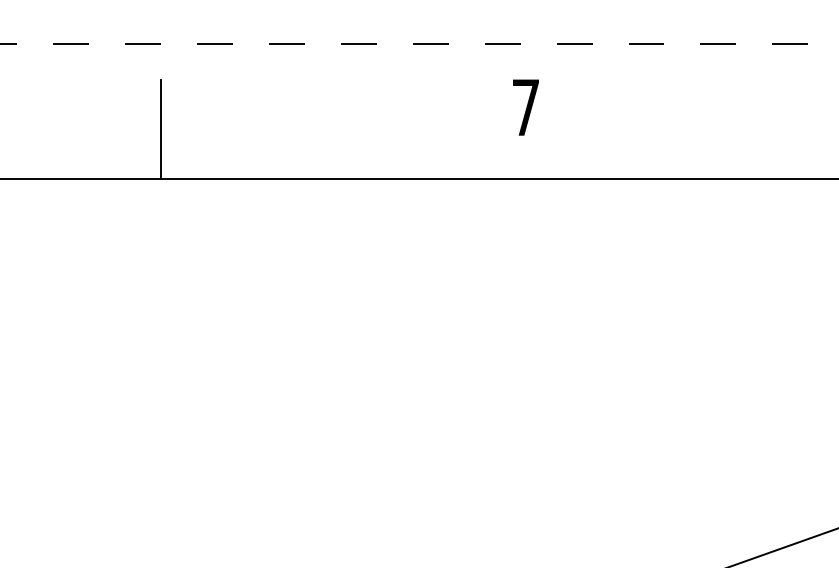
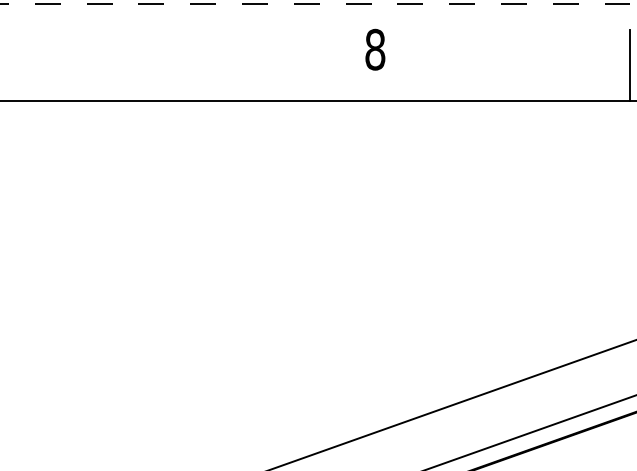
text: (526, 107) -> (375, 49), 7 -> 8
line: (161, 129) -> (112, 65), removed

